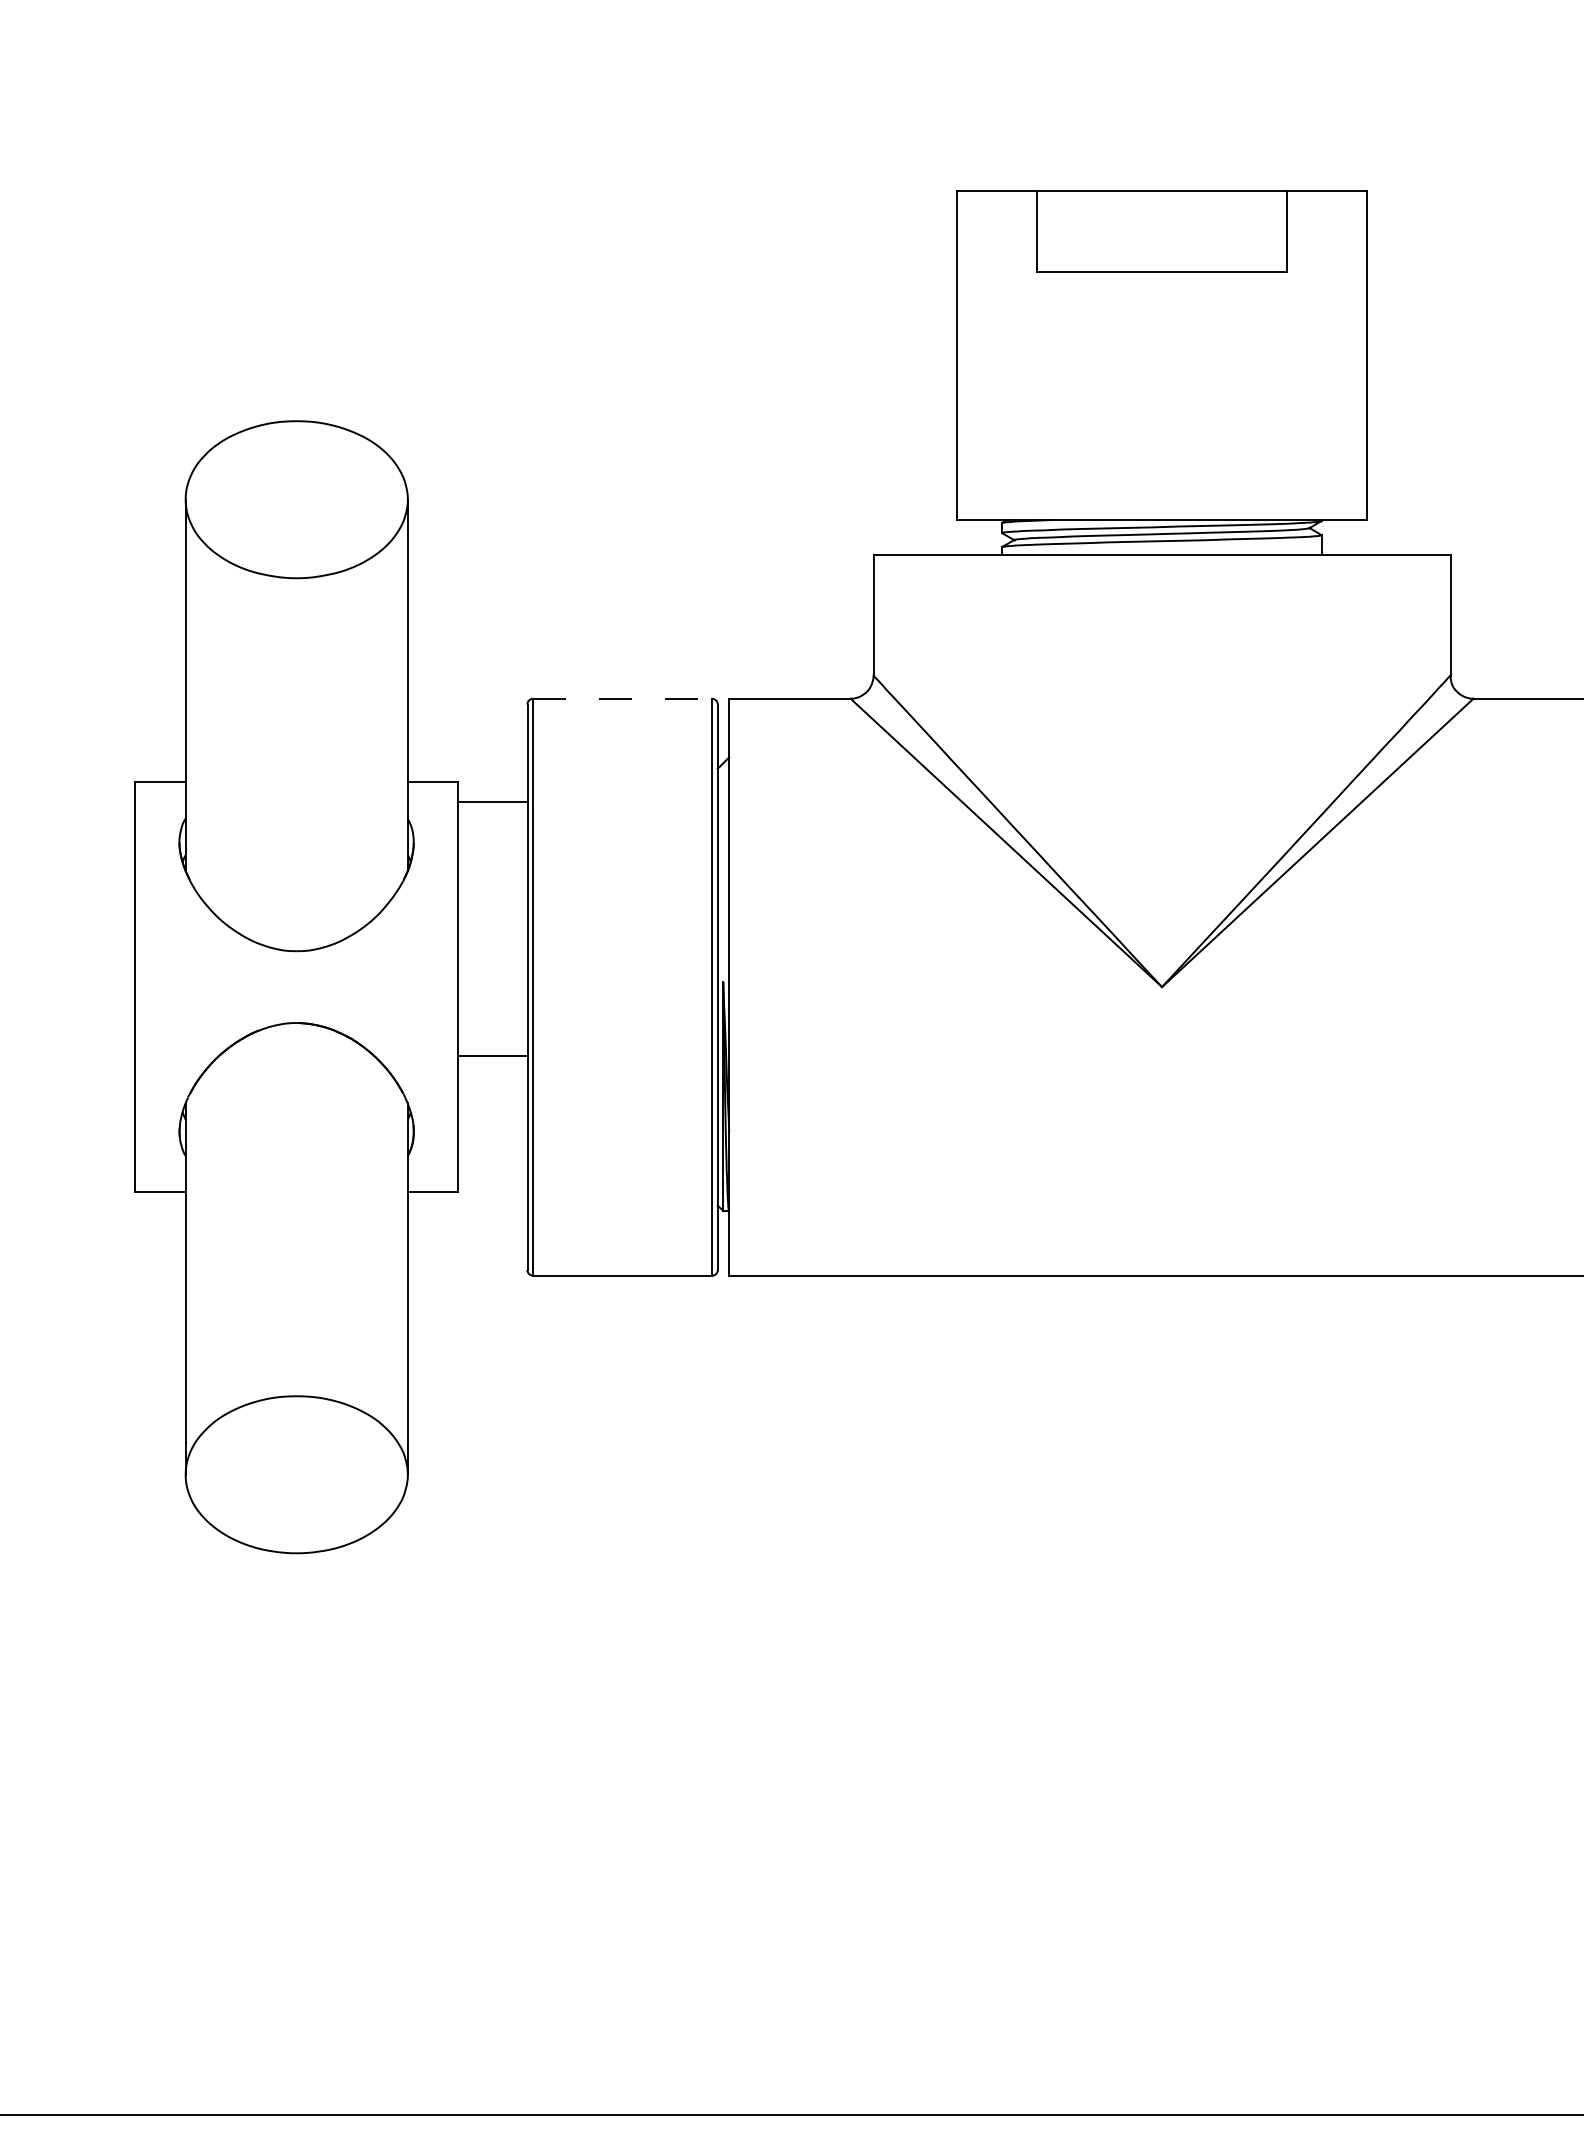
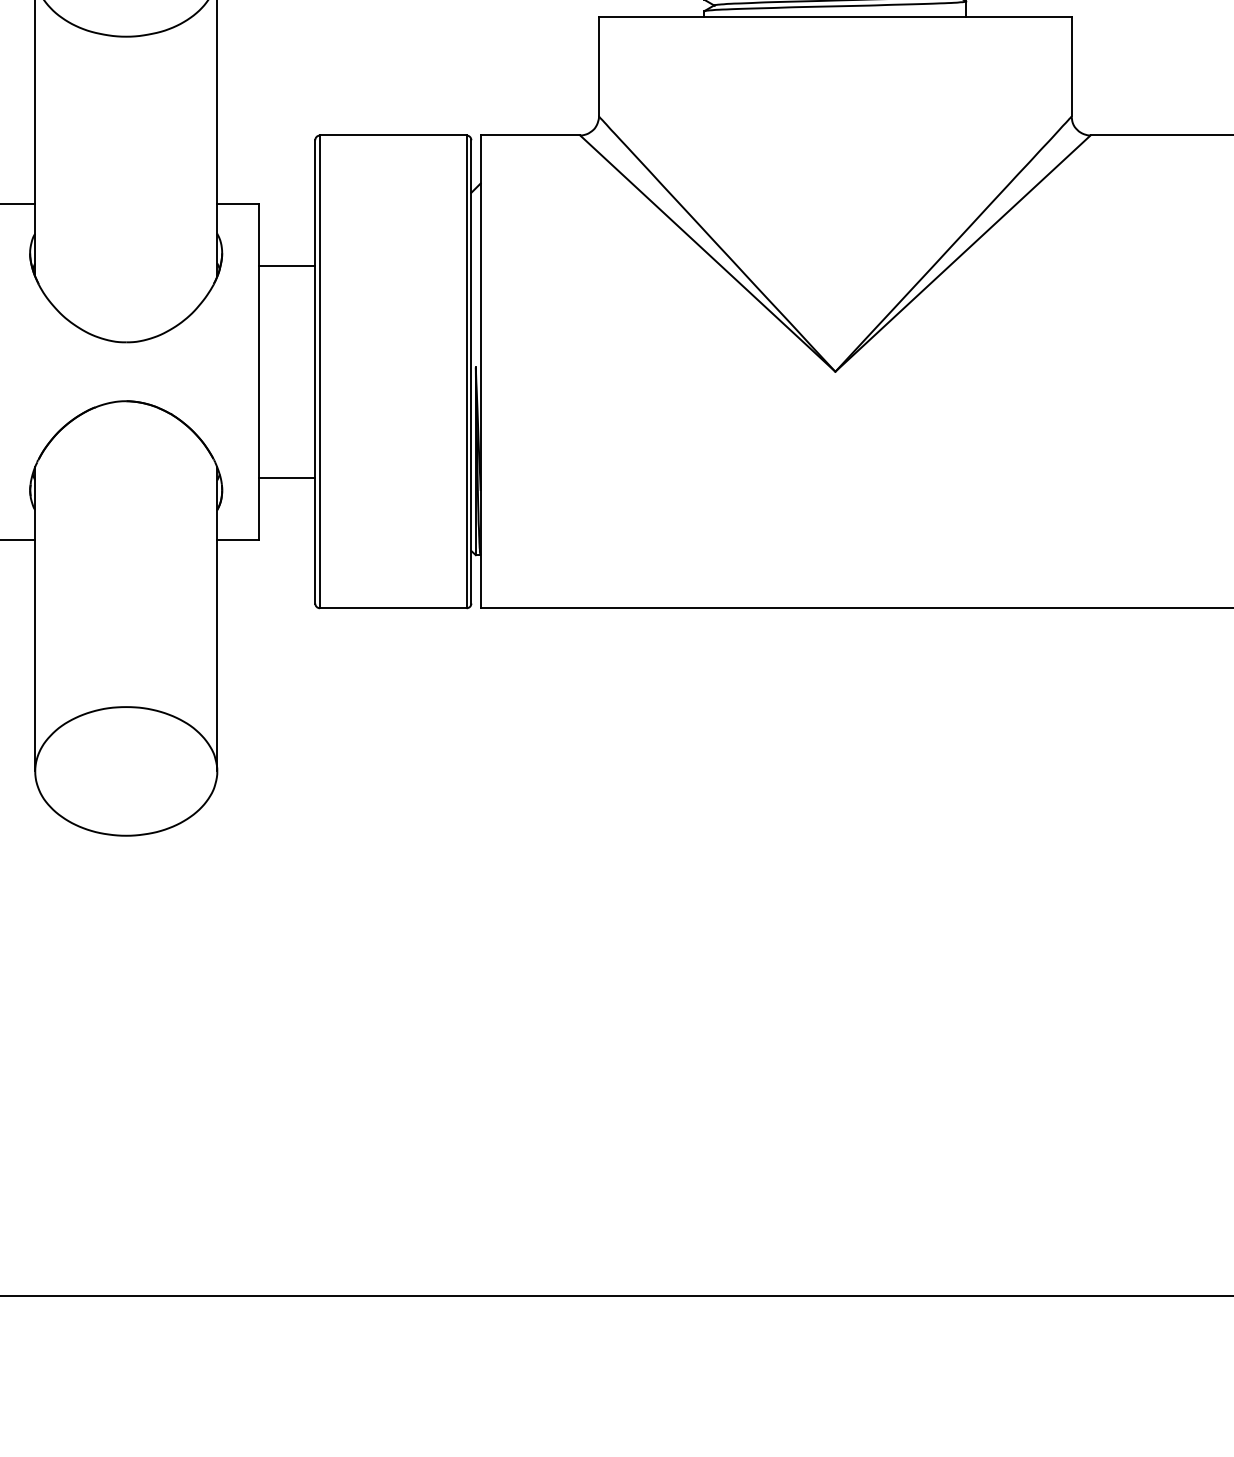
line: (623, 698) -> (394, 135), dashed -> solid
line: (492, 801) -> (286, 265), moved
line: (492, 1055) -> (286, 477), moved

